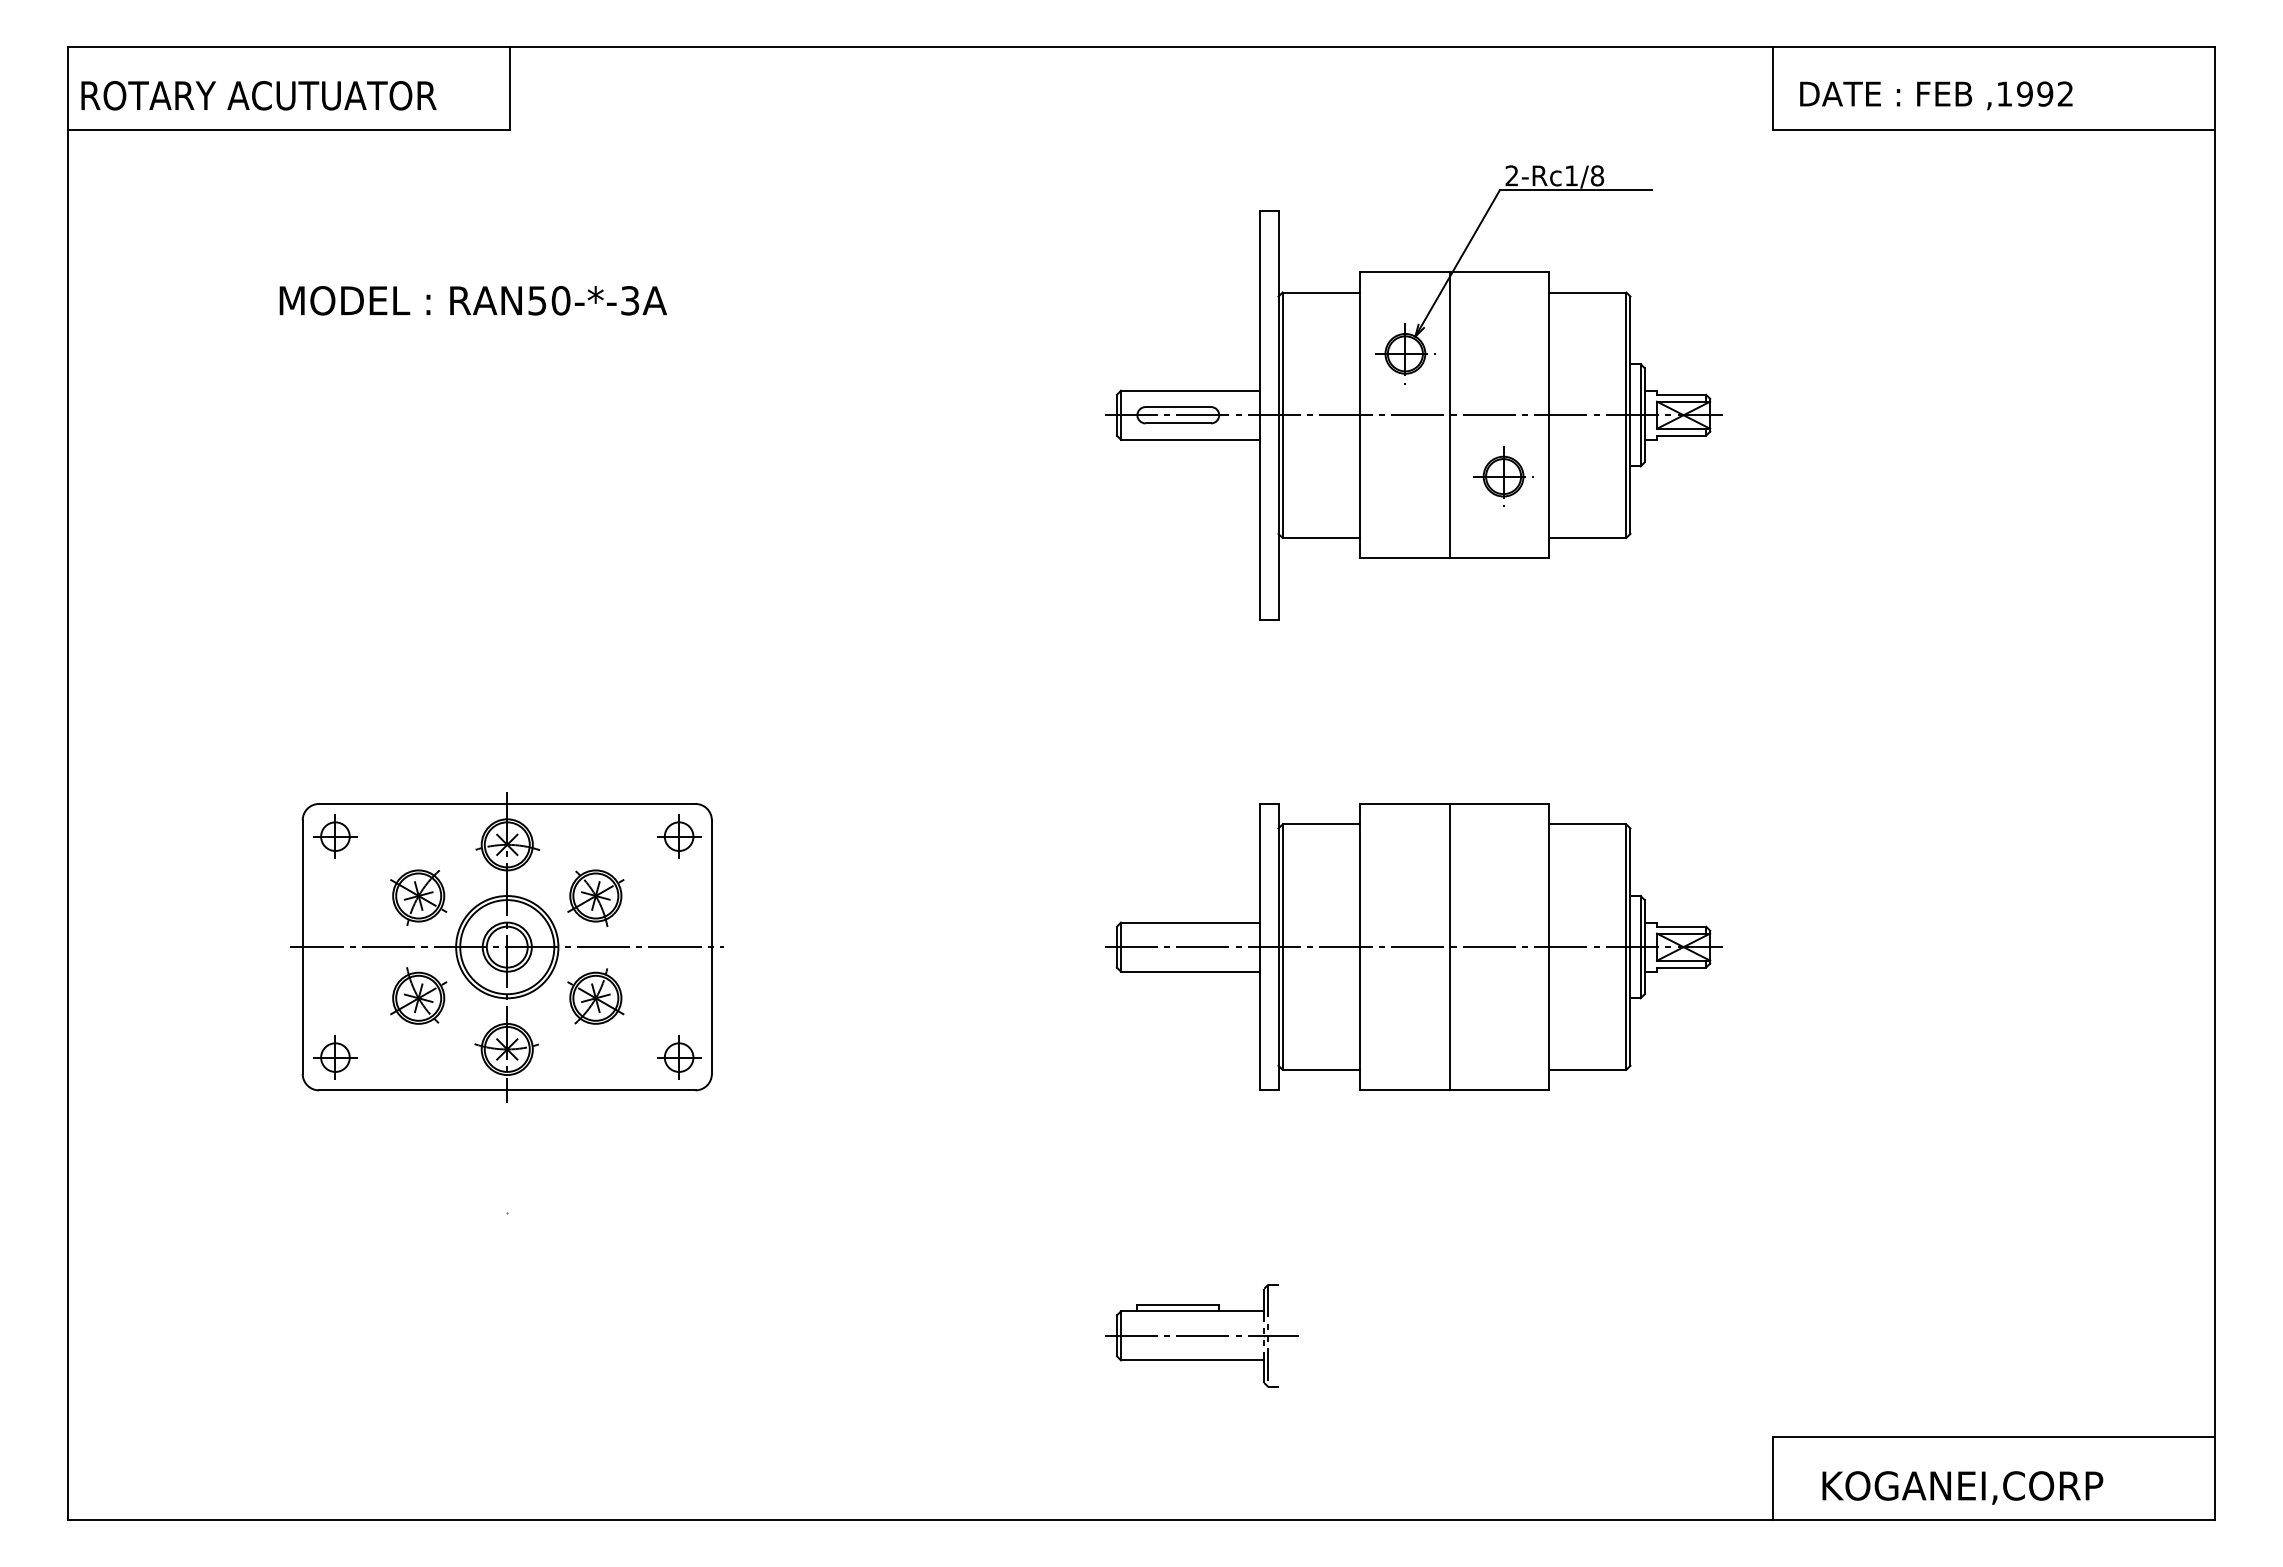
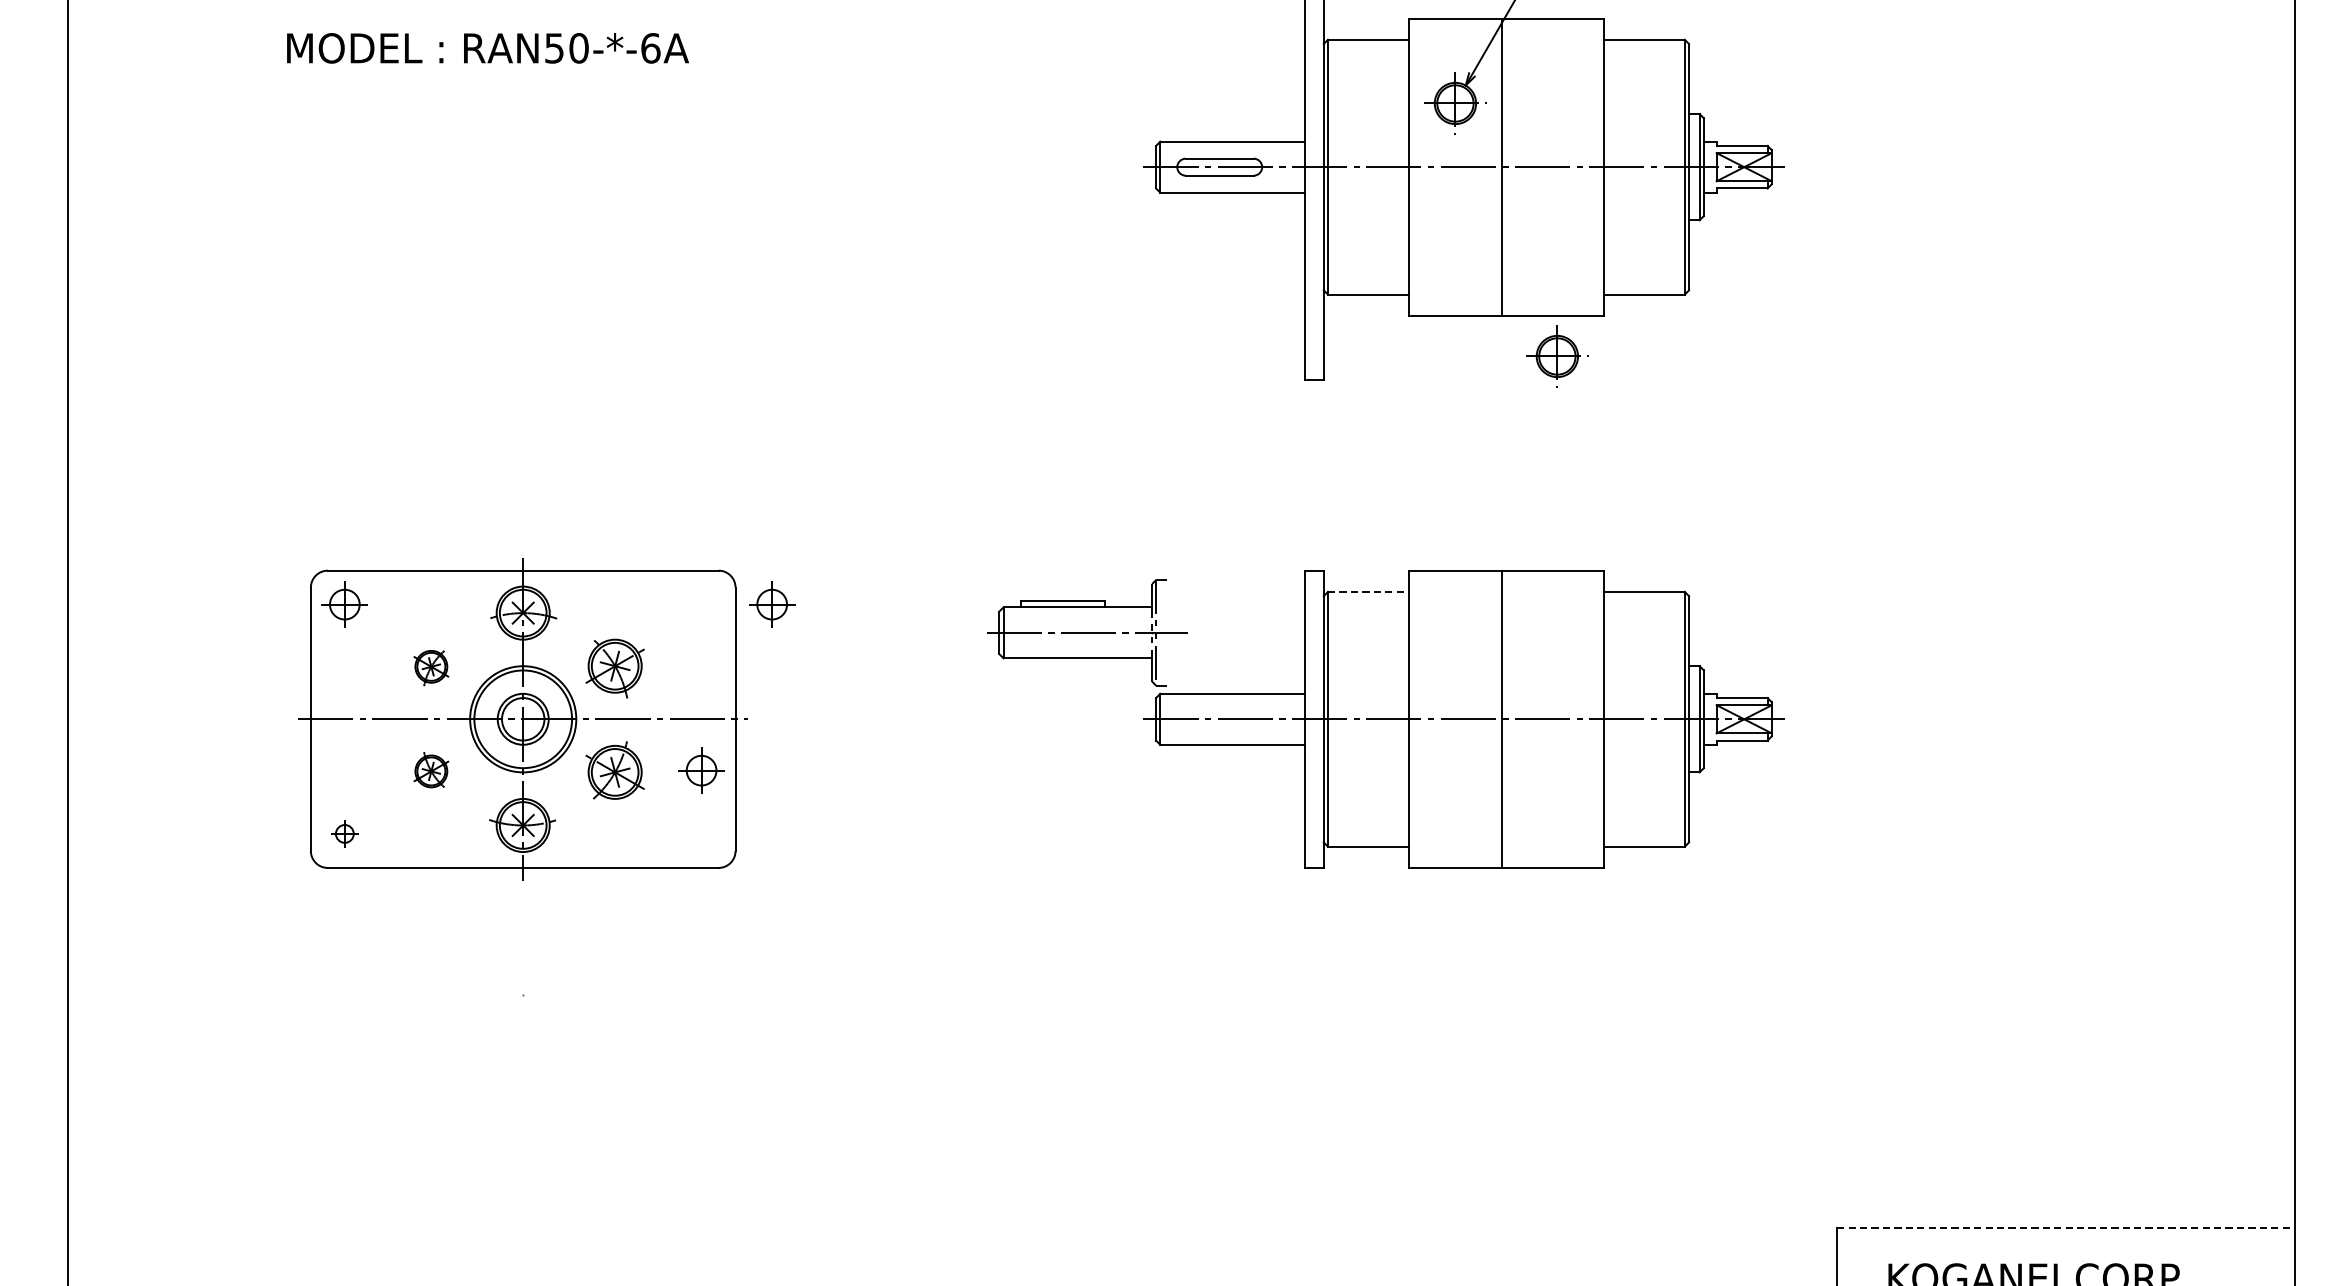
text: (630, 300) -> (651, 48), RAN50-*-3A -> RAN50-*-6A
part: (1503, 476) -> (1557, 356), moved
line: (1321, 824) -> (1368, 591), solid -> dashed
part: (679, 836) -> (772, 604), moved
part: (418, 897) -> (431, 667), size x0.6
part: (418, 995) -> (431, 769), size x0.6
part: (335, 1057) -> (344, 833), size x0.6
part: (679, 1057) -> (701, 770), moved
part: (1201, 1335) -> (1087, 632), moved
line: (1993, 1437) -> (2065, 1228), solid -> dashed

